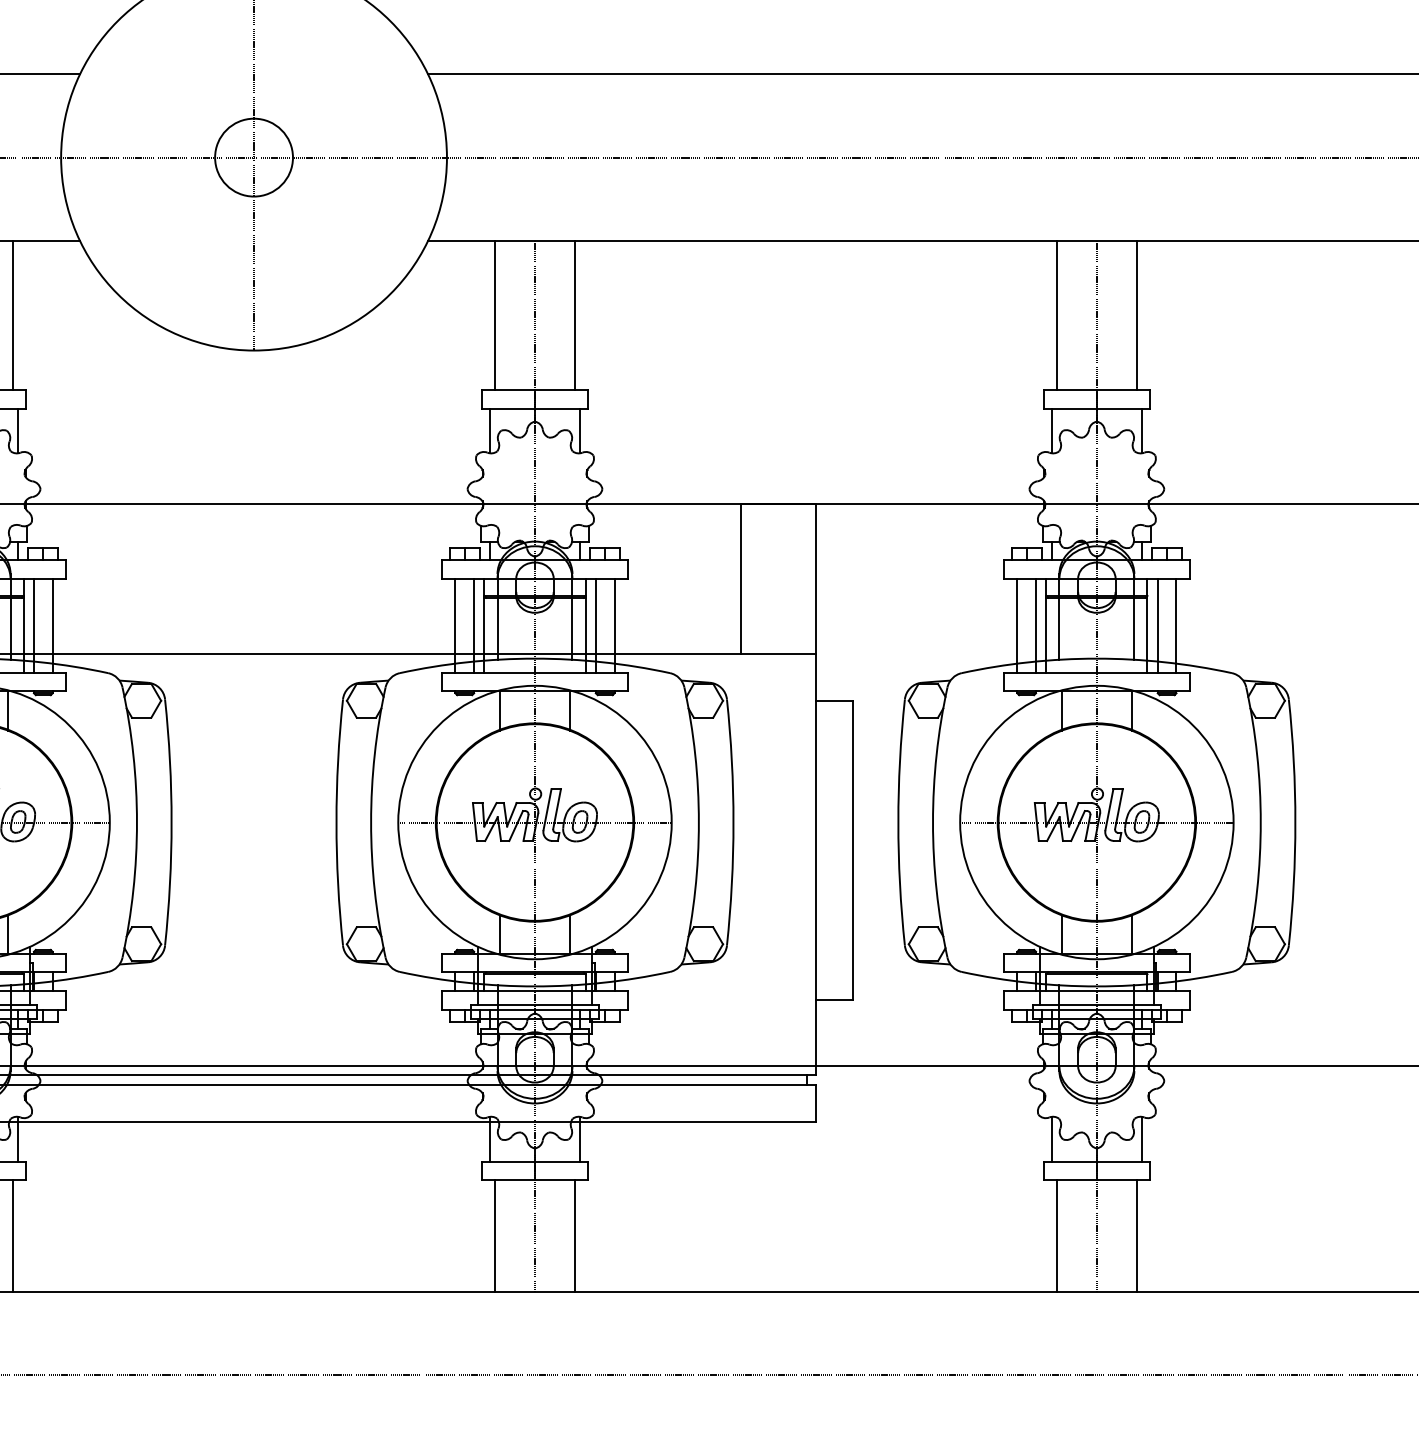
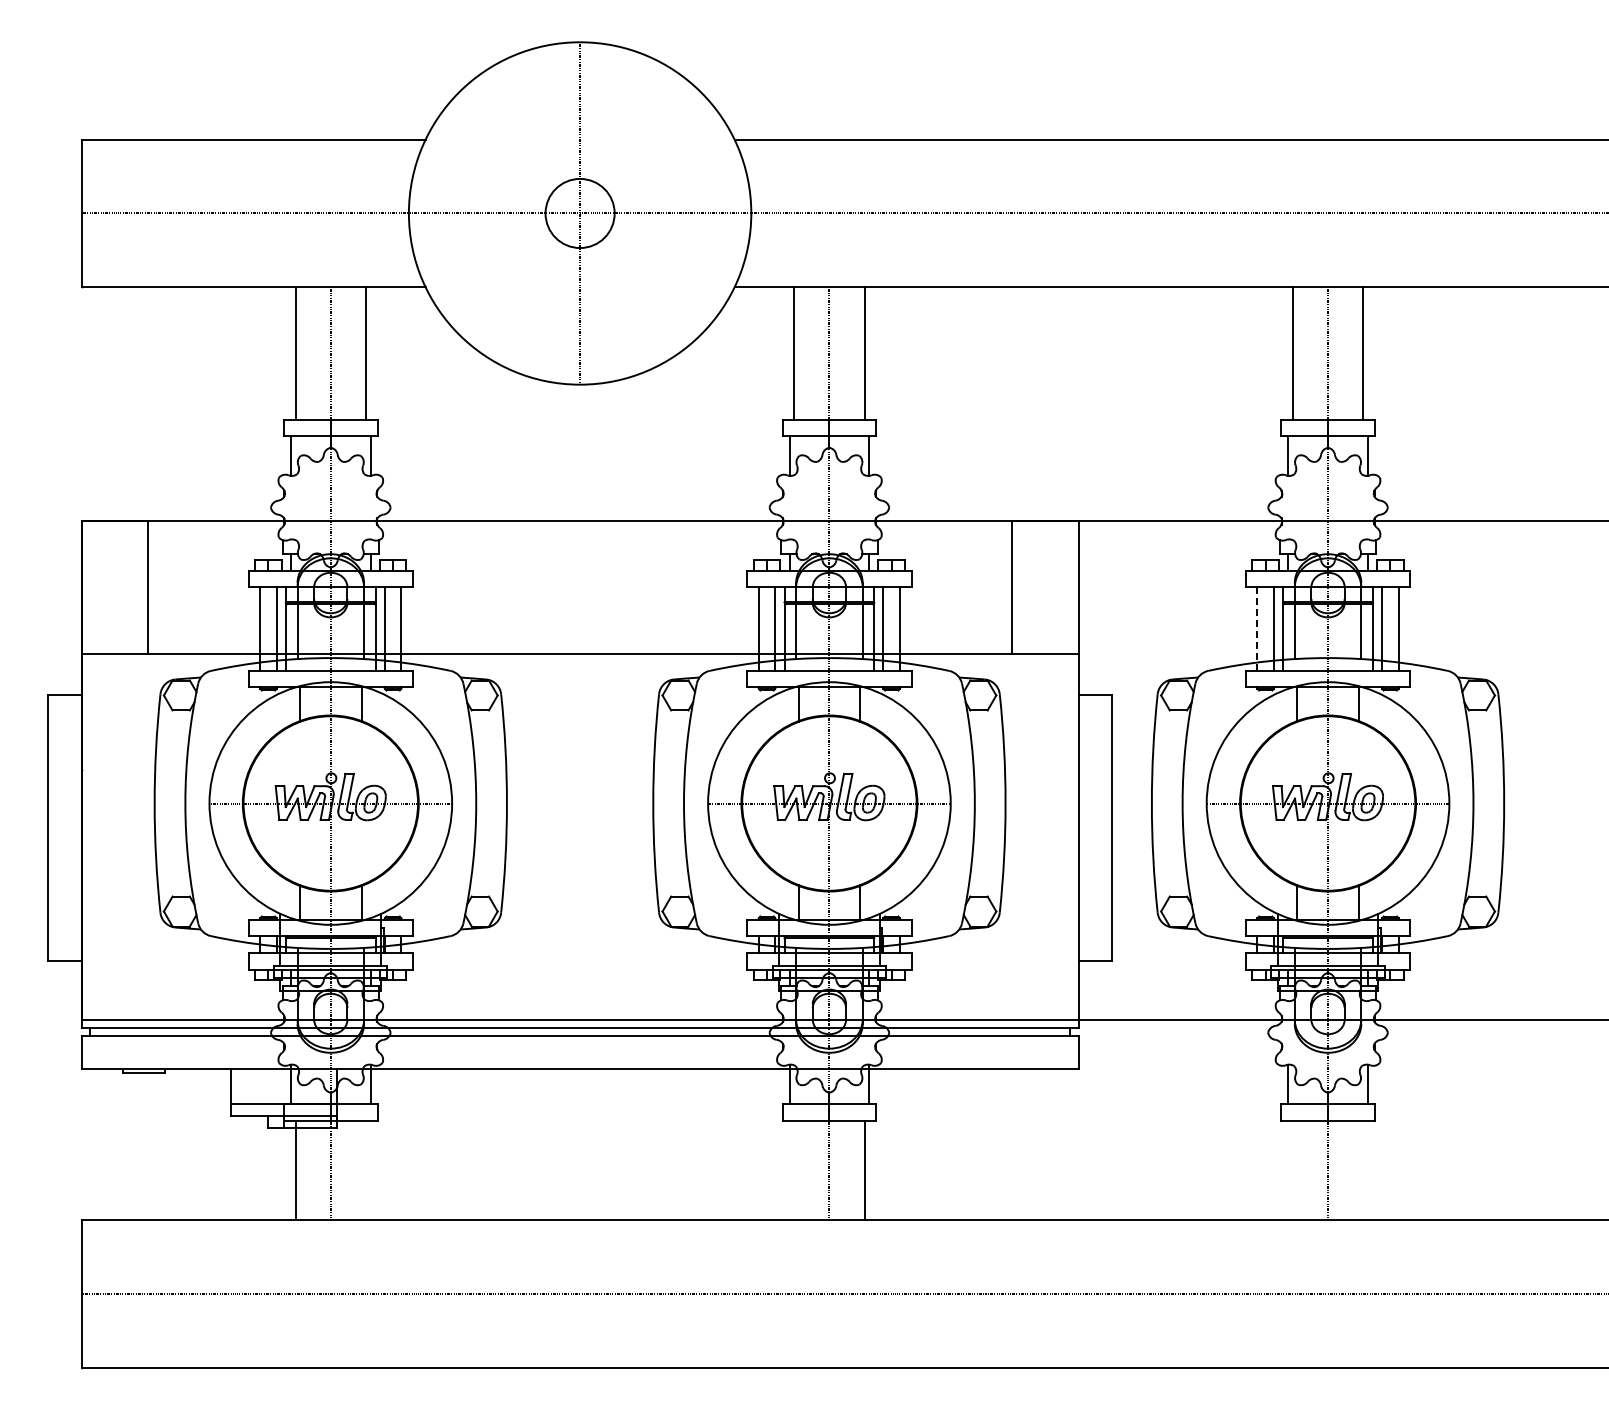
line: (1017, 626) -> (1257, 629), solid -> dashed
line: (13, 1234) -> (366, 1169), removed
line: (495, 1234) -> (794, 1169), removed
line: (1056, 1234) -> (1292, 1169), removed
line: (1136, 1234) -> (1363, 1169), removed

